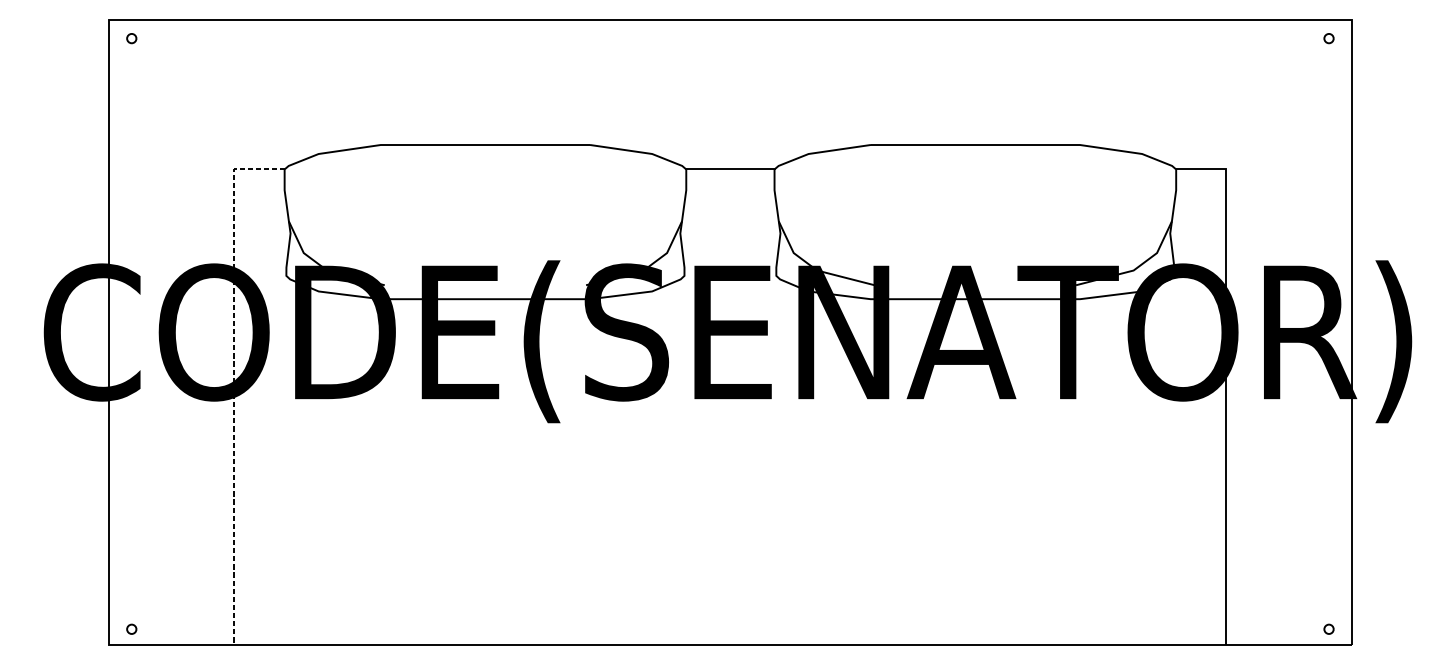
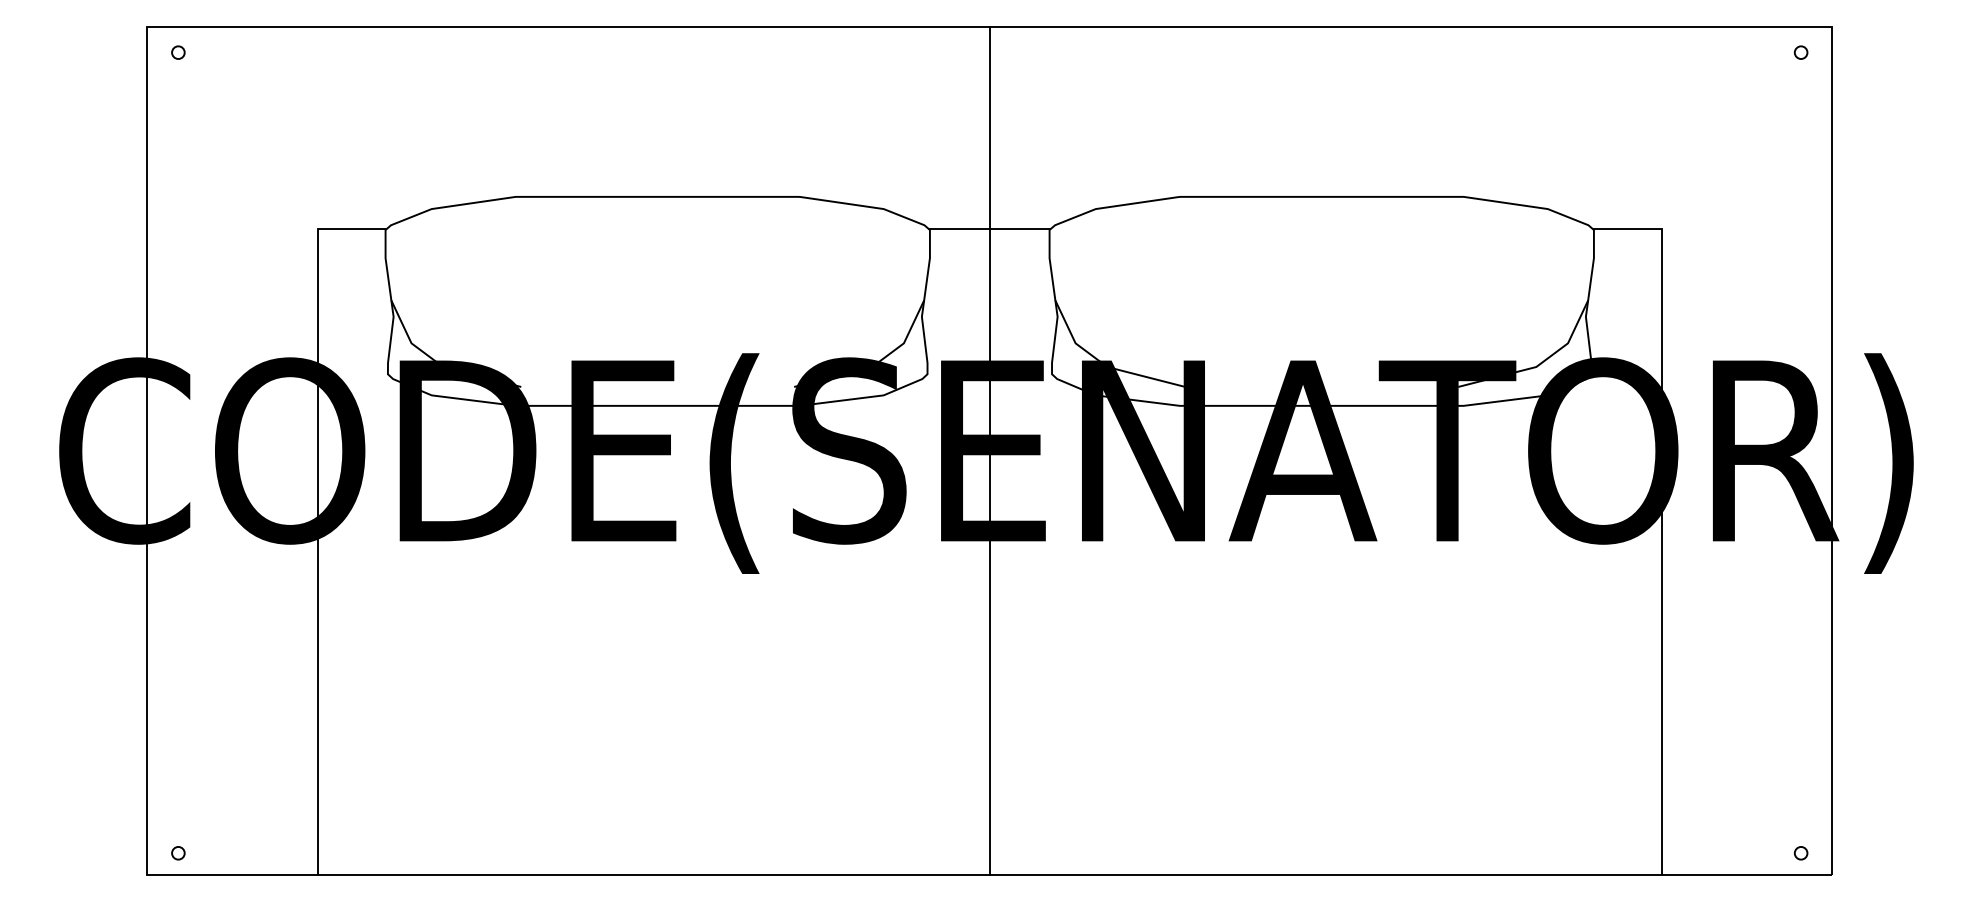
line: (730, 332) -> (989, 450), added
line: (234, 381) -> (317, 517), dashed -> solid

